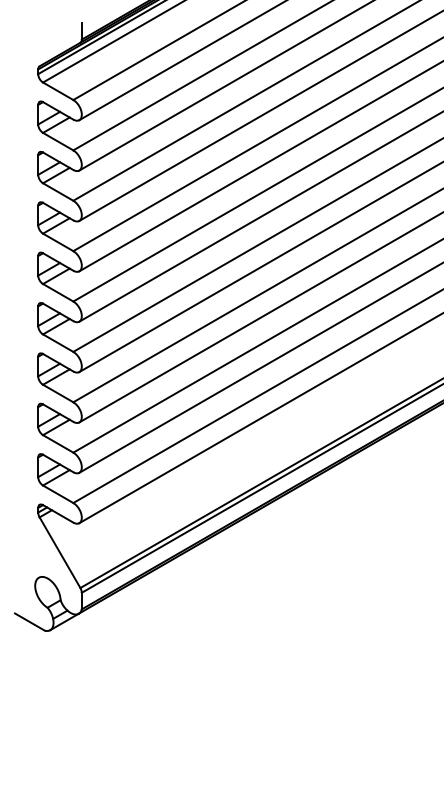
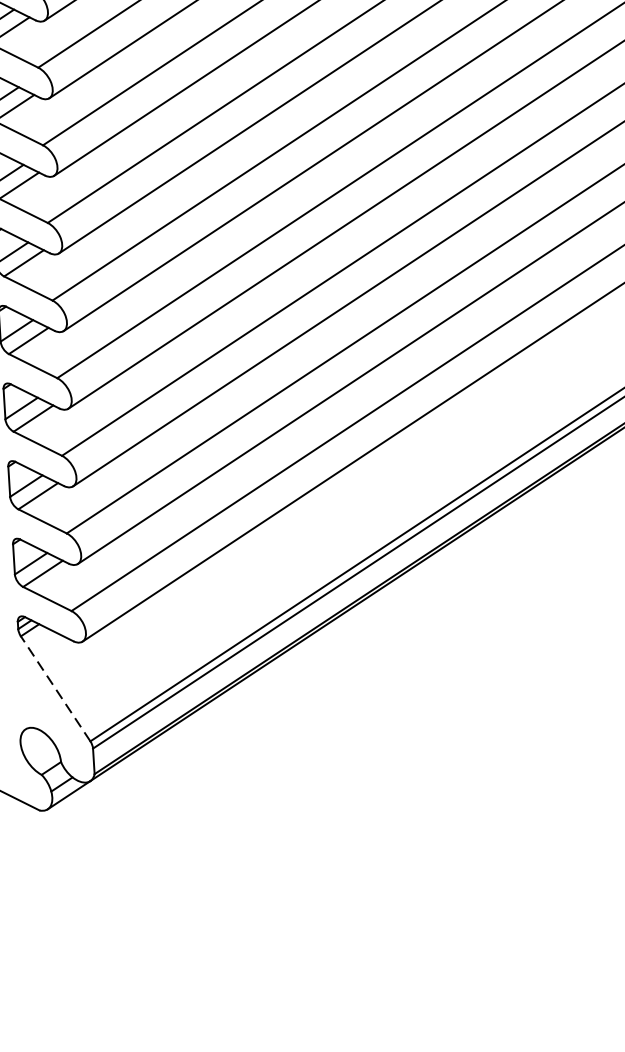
line: (60, 552) -> (56, 688), solid -> dashed

